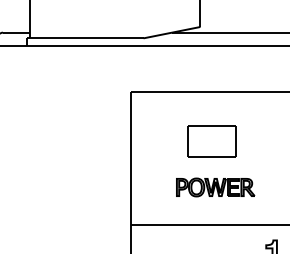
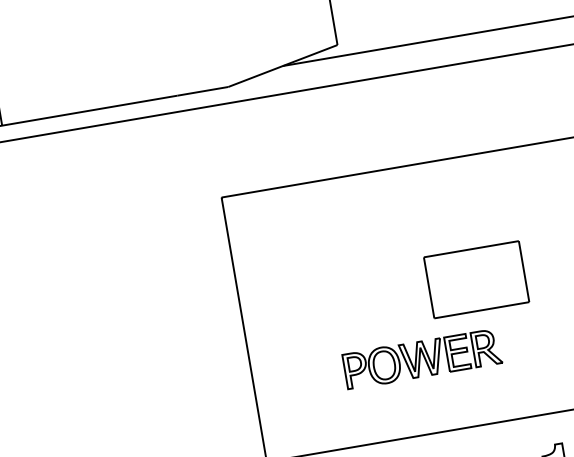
part: (211, 141) -> (476, 280), moved

